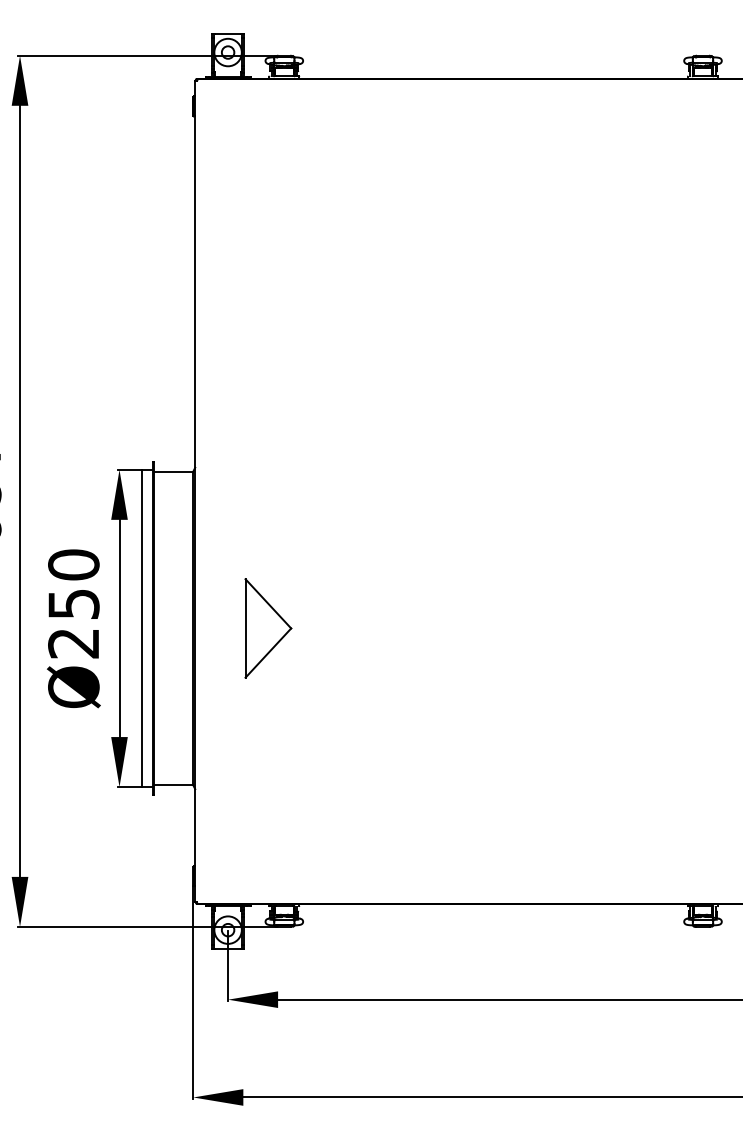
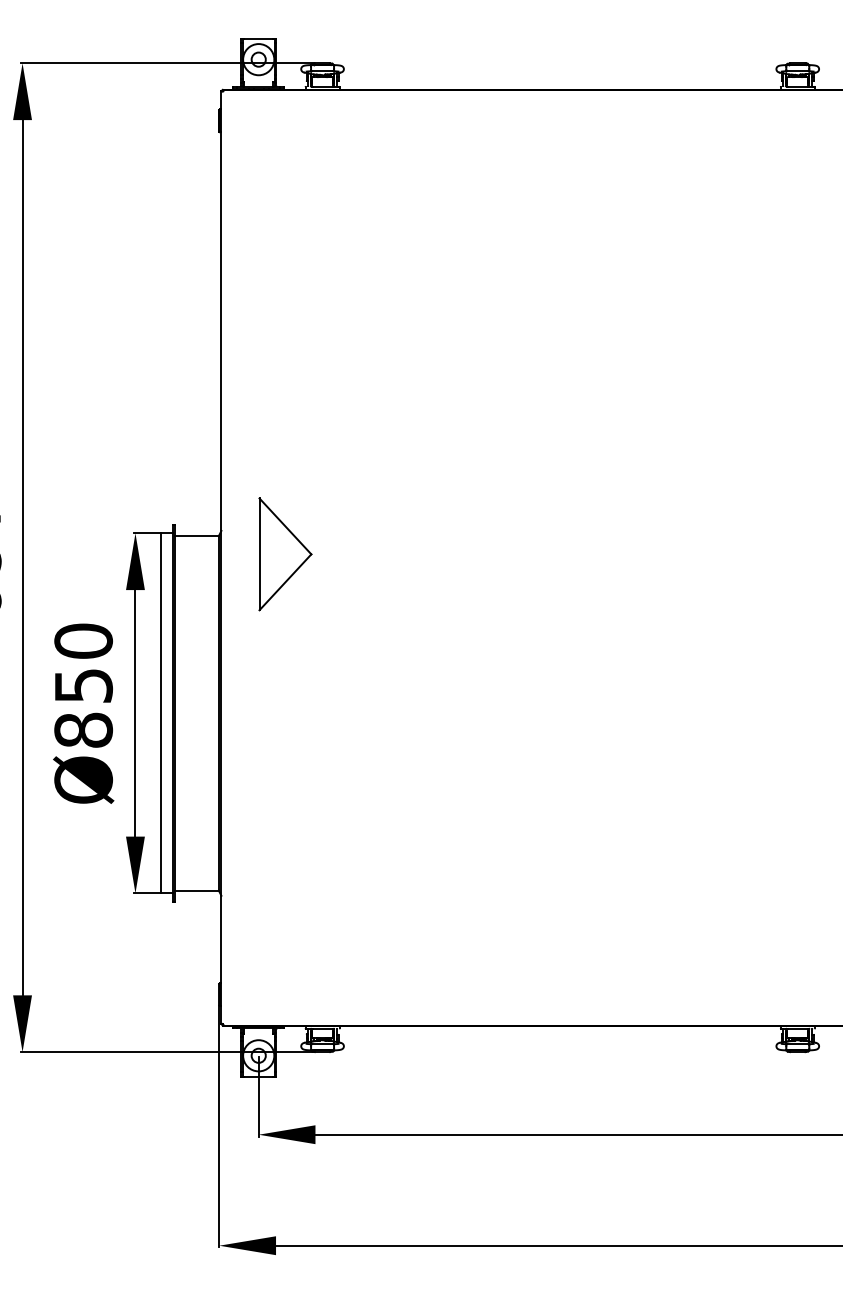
part: (268, 628) -> (285, 554), moved
text: (73, 642) -> (83, 729), Ø250 -> Ø850

